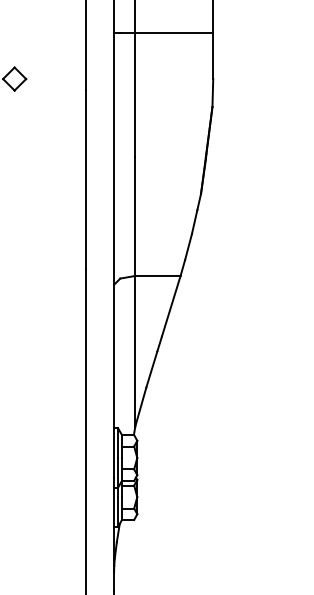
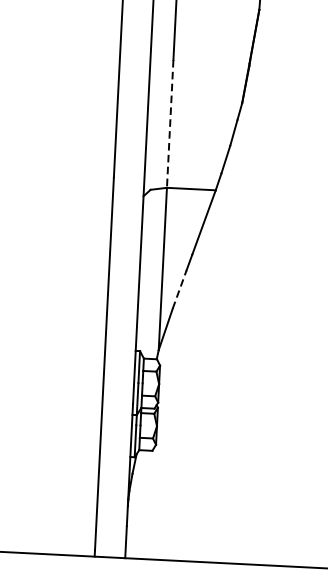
line: (135, 217) -> (170, 124), solid -> dashed
line: (151, 369) -> (179, 289), solid -> dashed

